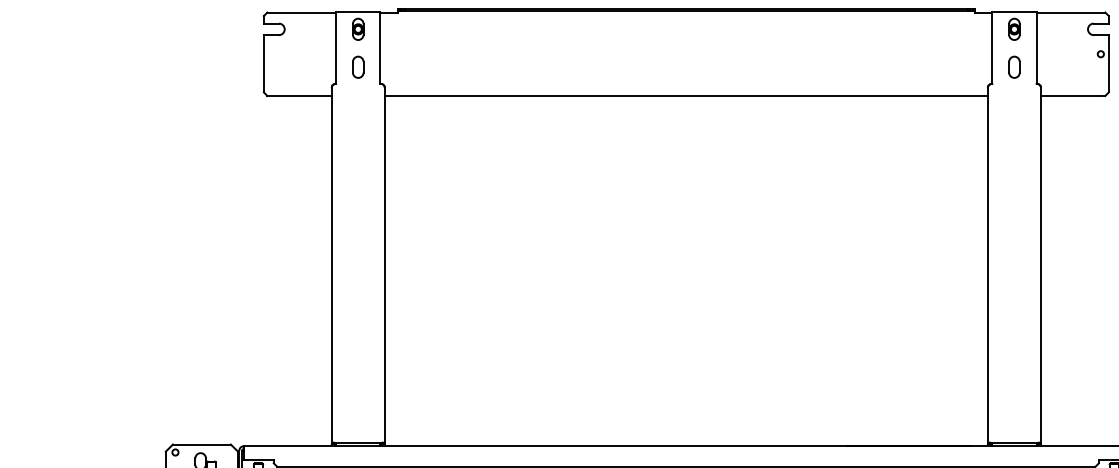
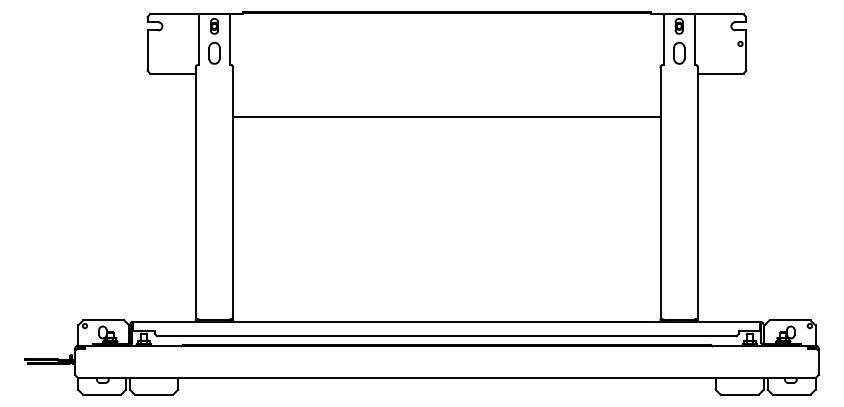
part: (358, 66) -> (214, 52), size x1.4
part: (1013, 66) -> (678, 52), size x1.4
line: (685, 95) -> (446, 116), moved

